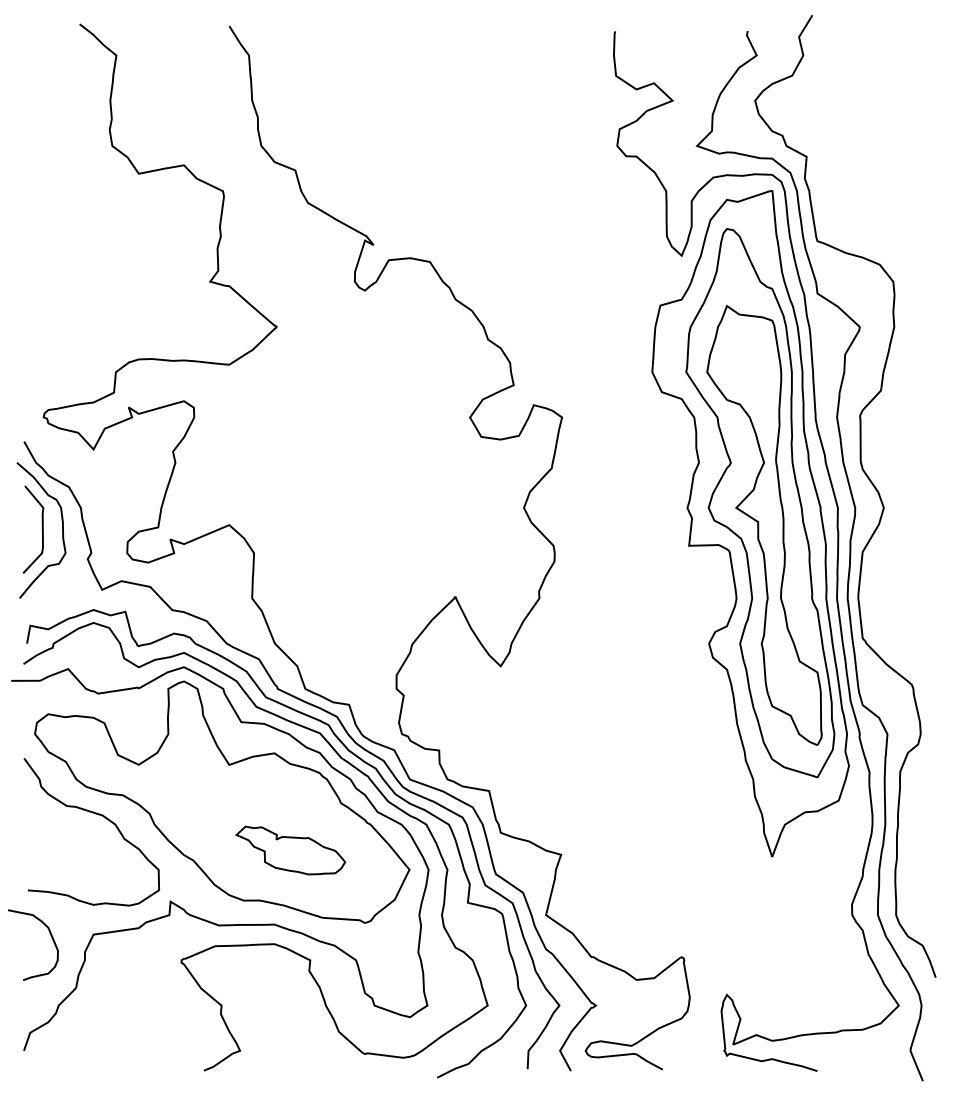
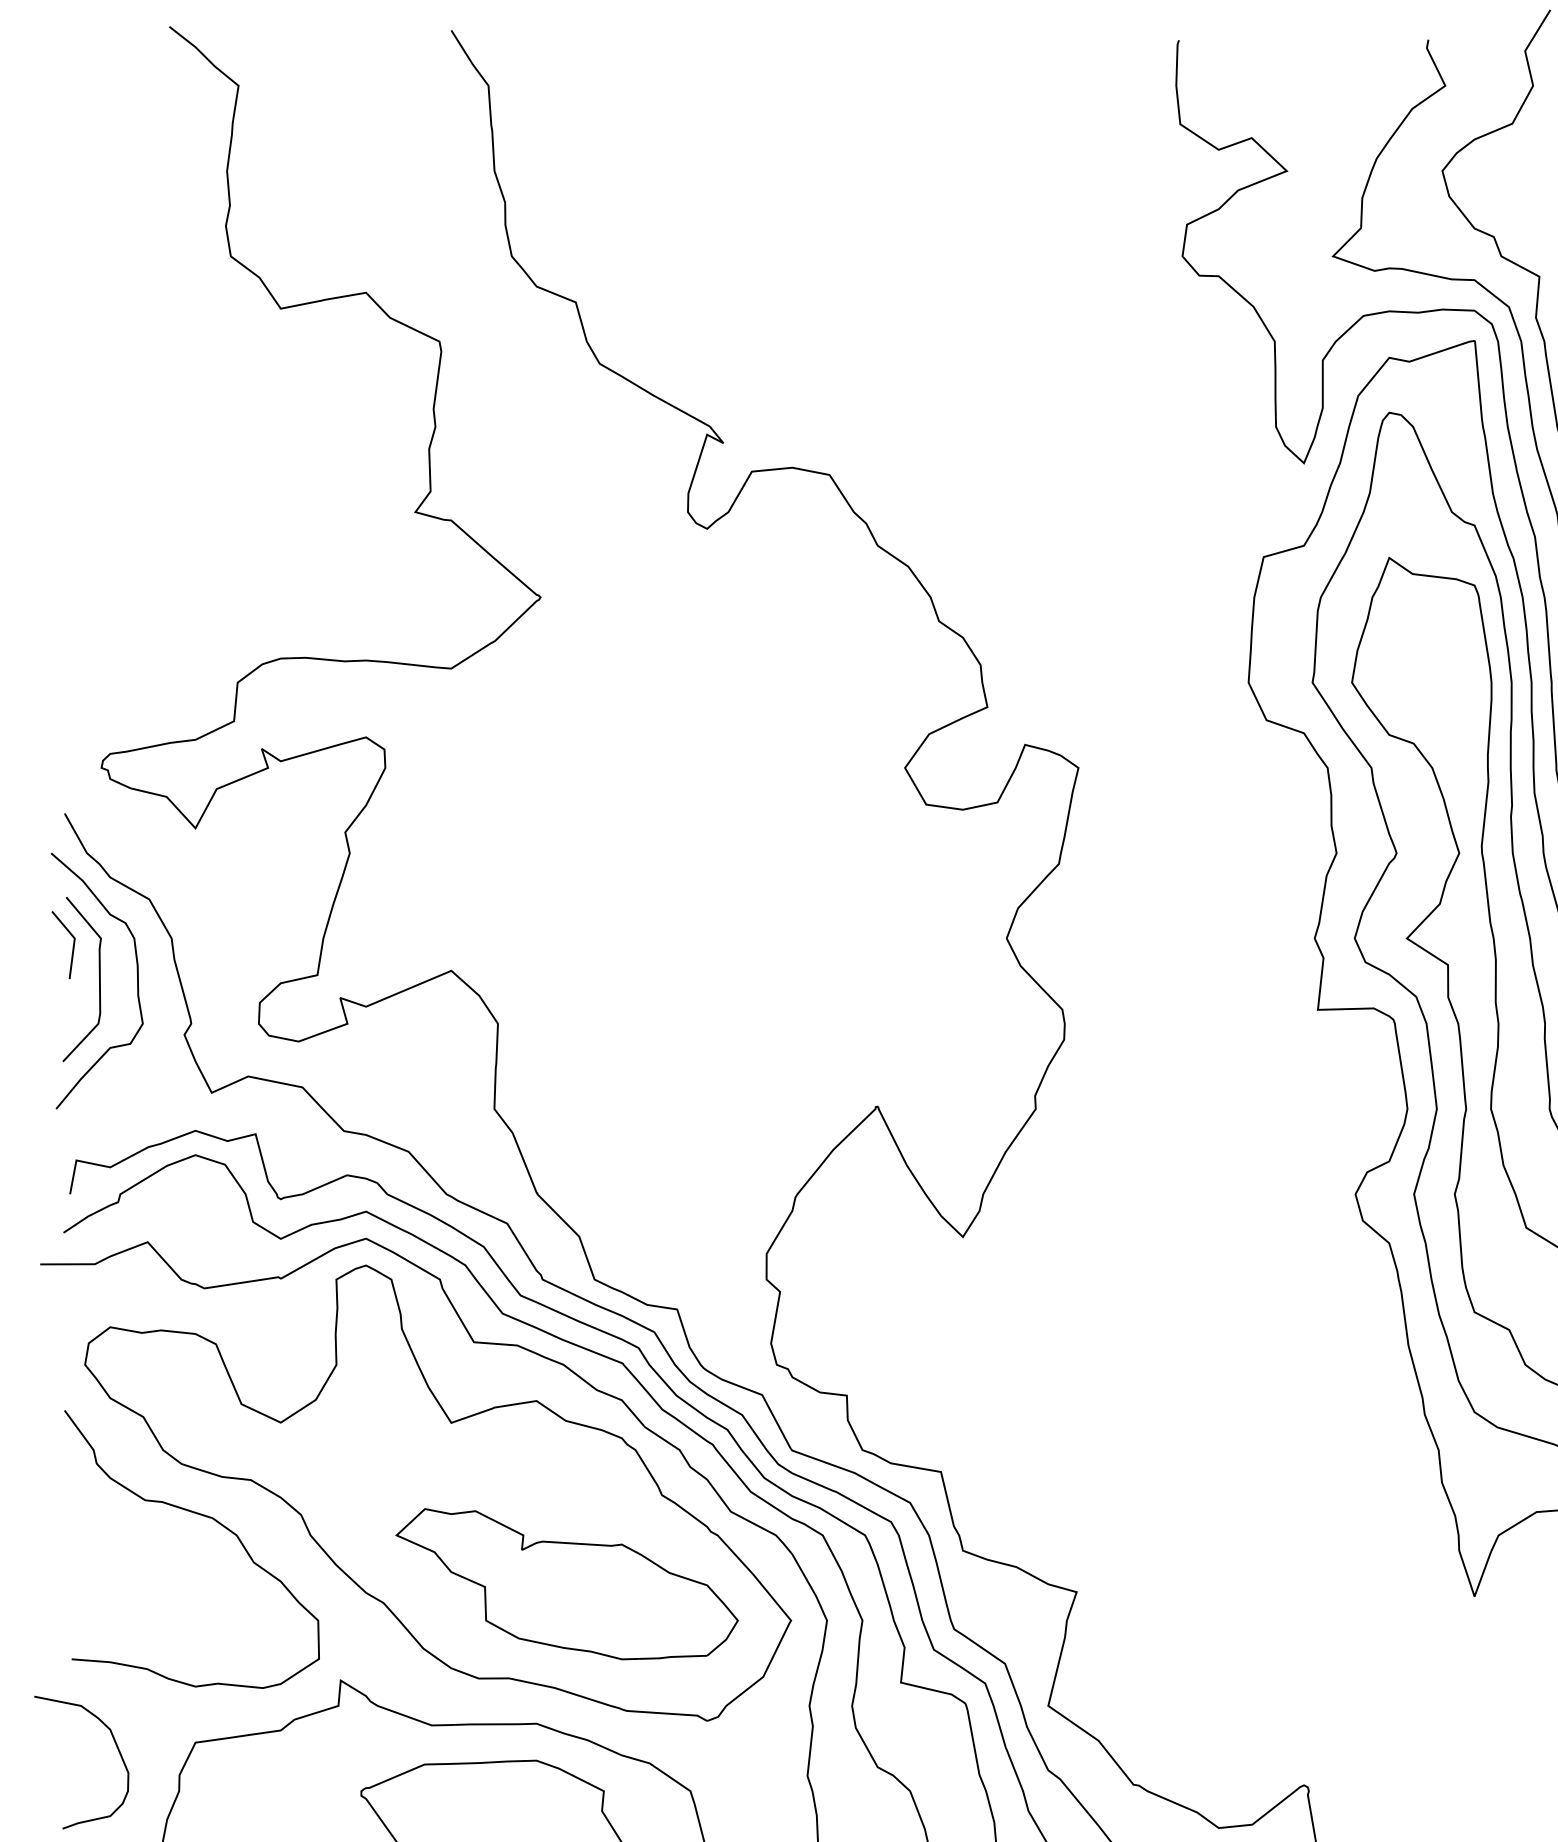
line: (27, 513) -> (70, 948), added
part: (290, 850) -> (566, 1584), size x1.67

